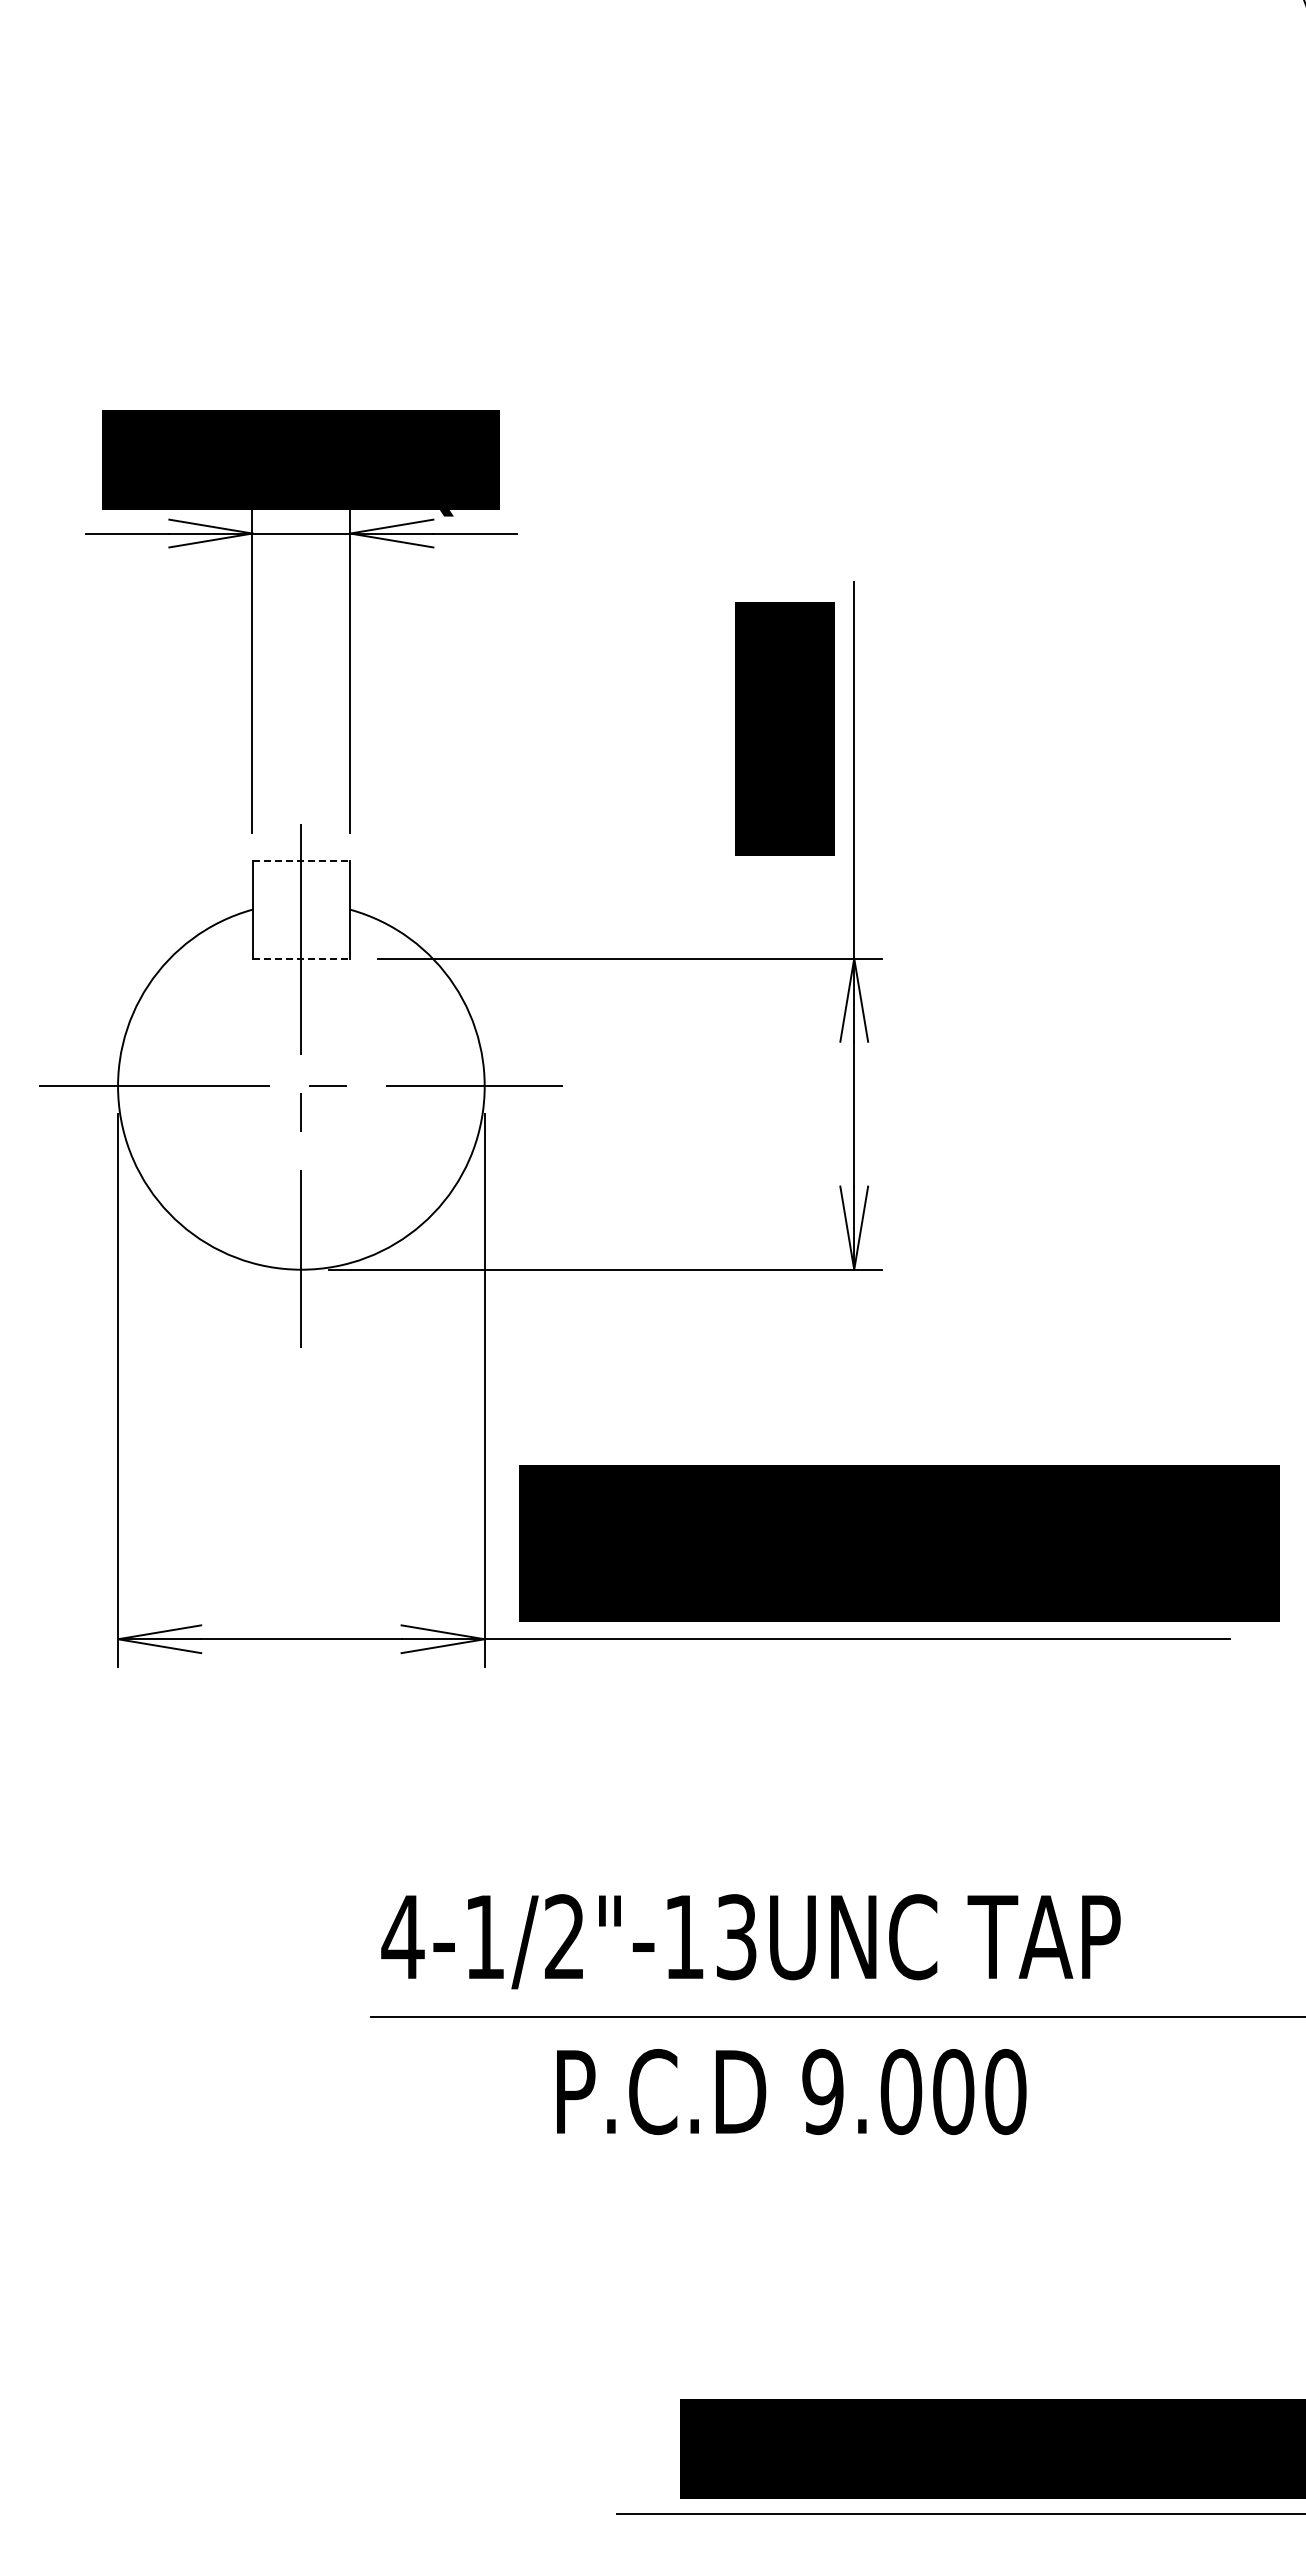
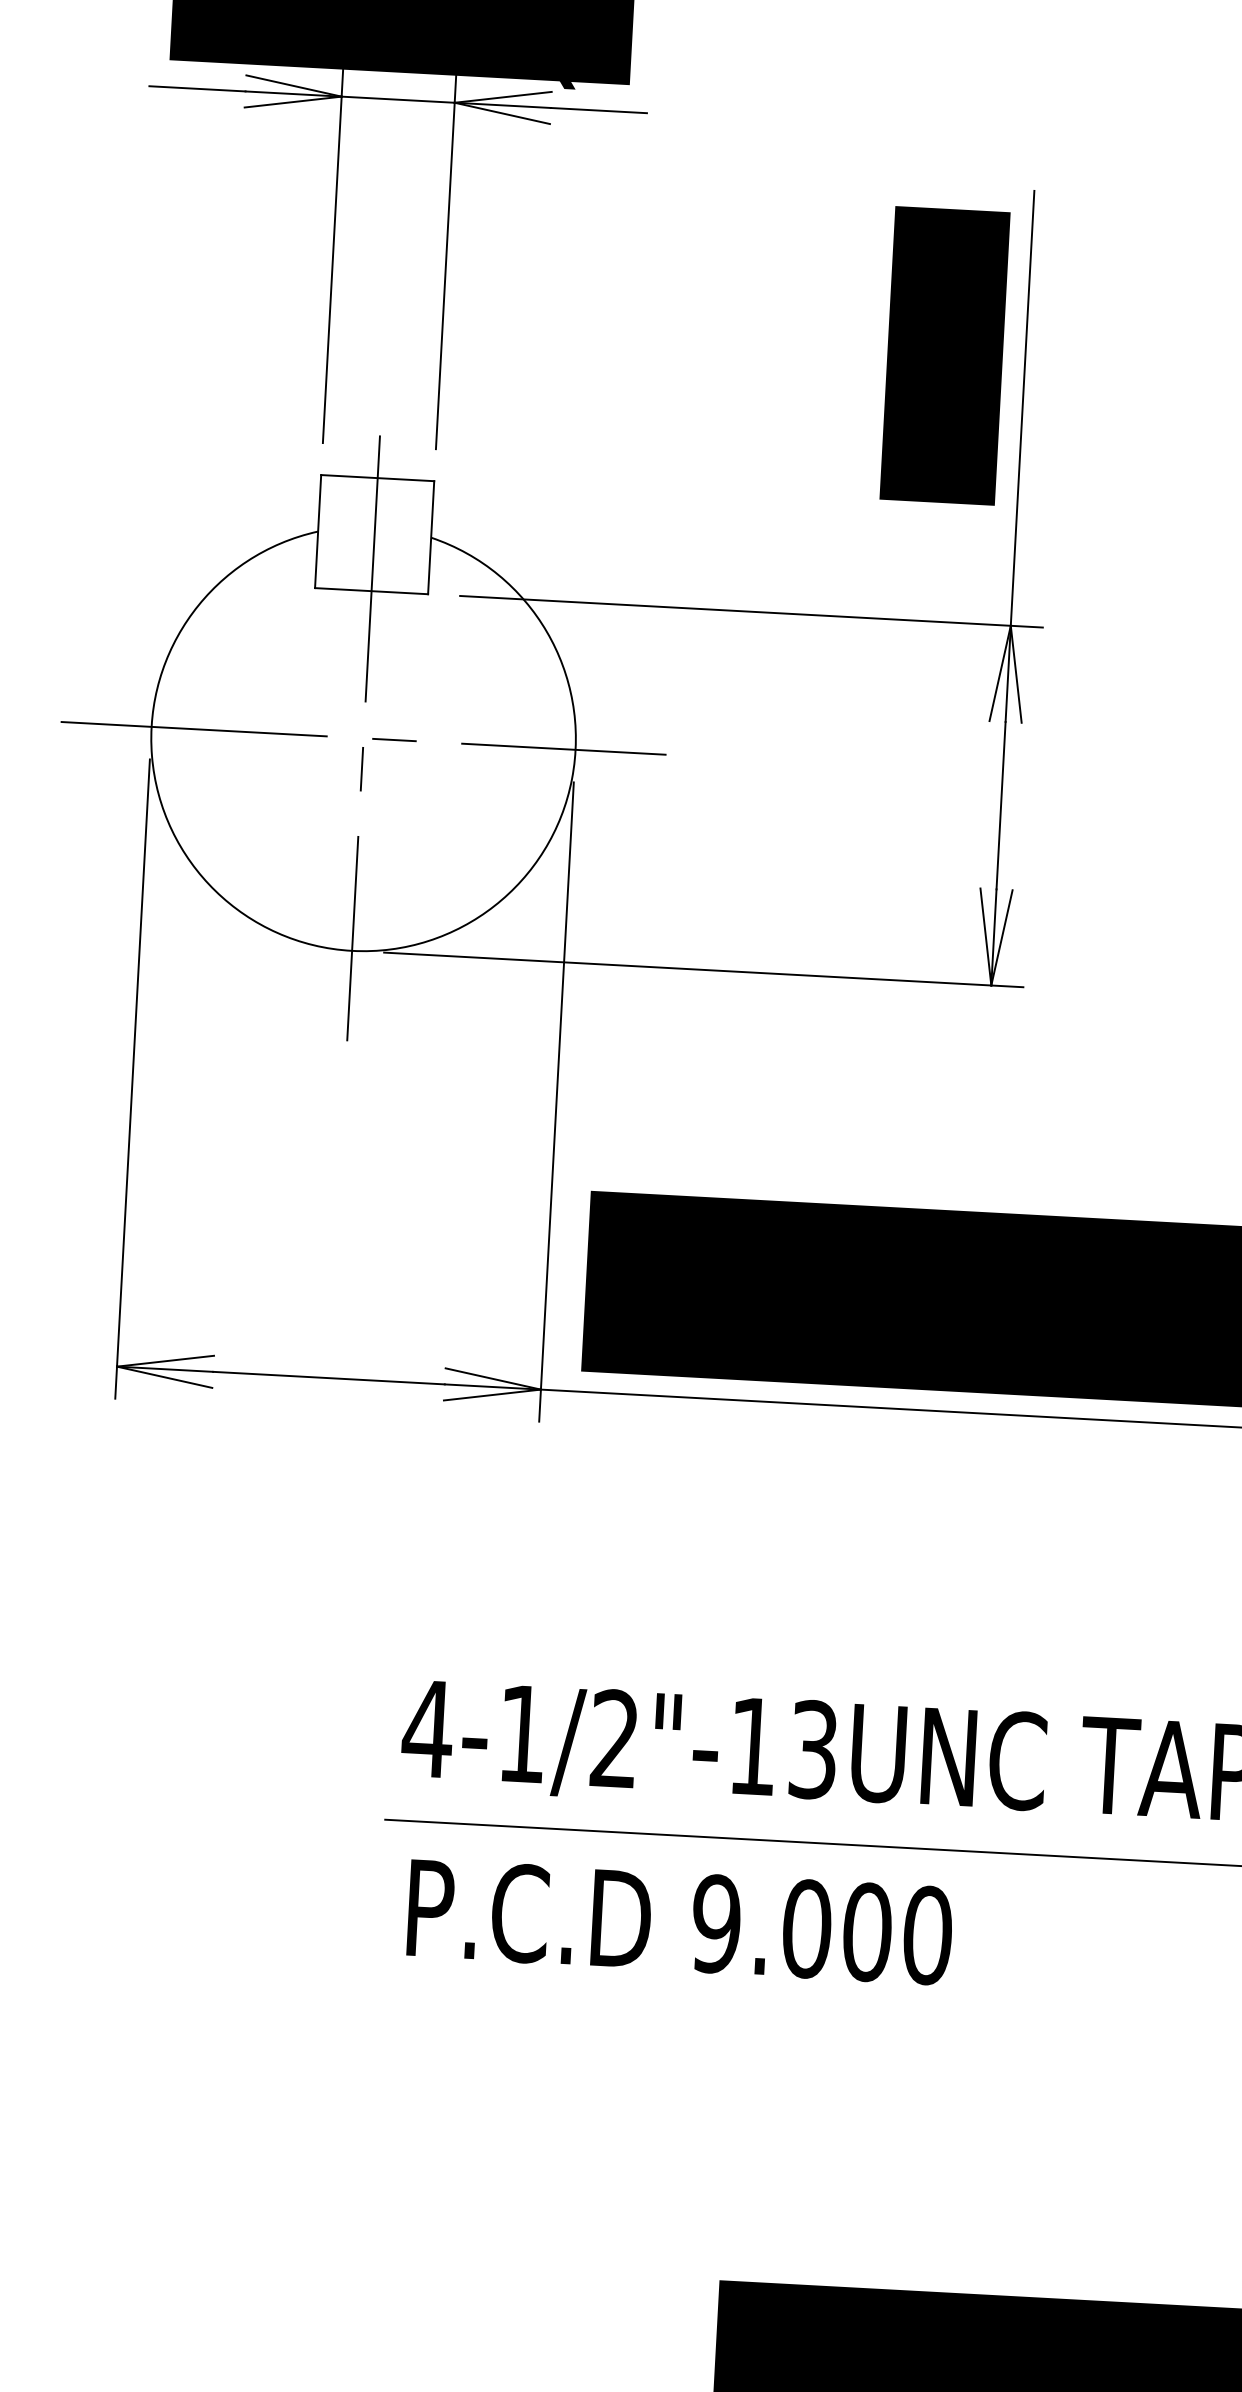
line: (301, 860) -> (377, 477), dashed -> solid
line: (301, 958) -> (371, 591), dashed -> solid
text: (791, 2092) -> (679, 1922), moved

